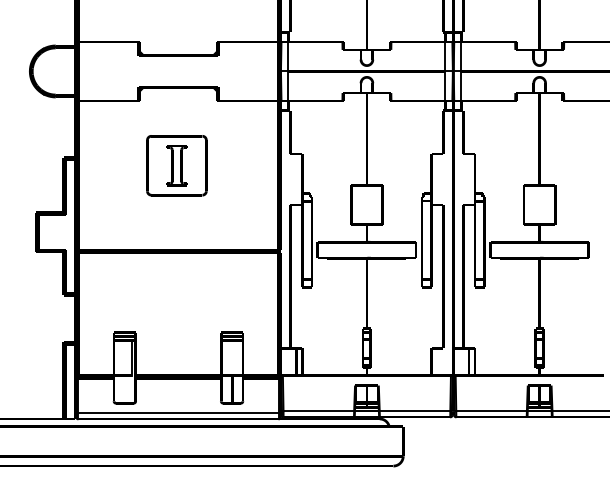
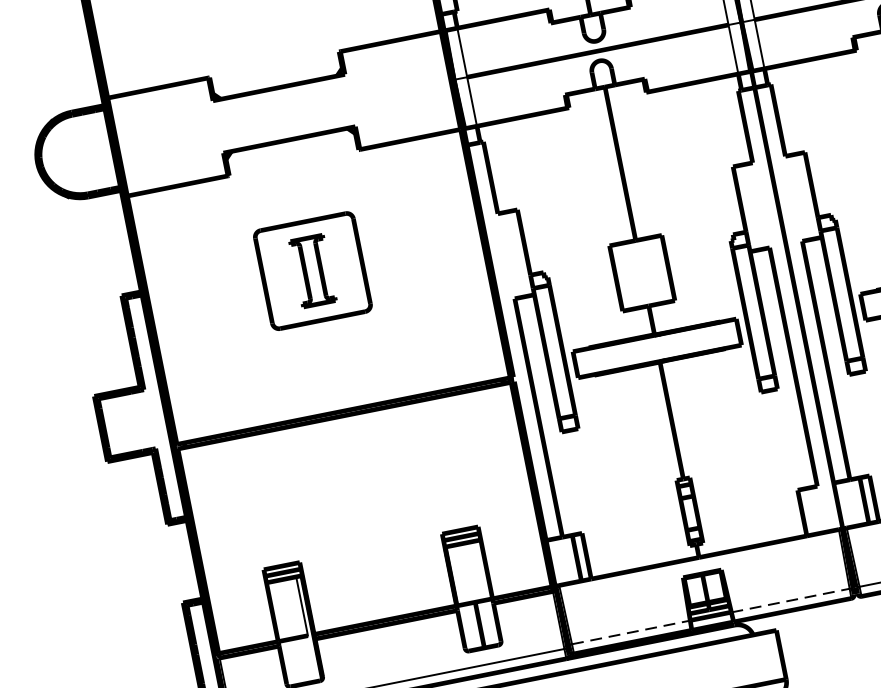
line: (319, 411) -> (632, 632), solid -> dashed
line: (414, 411) -> (790, 601), solid -> dashed

